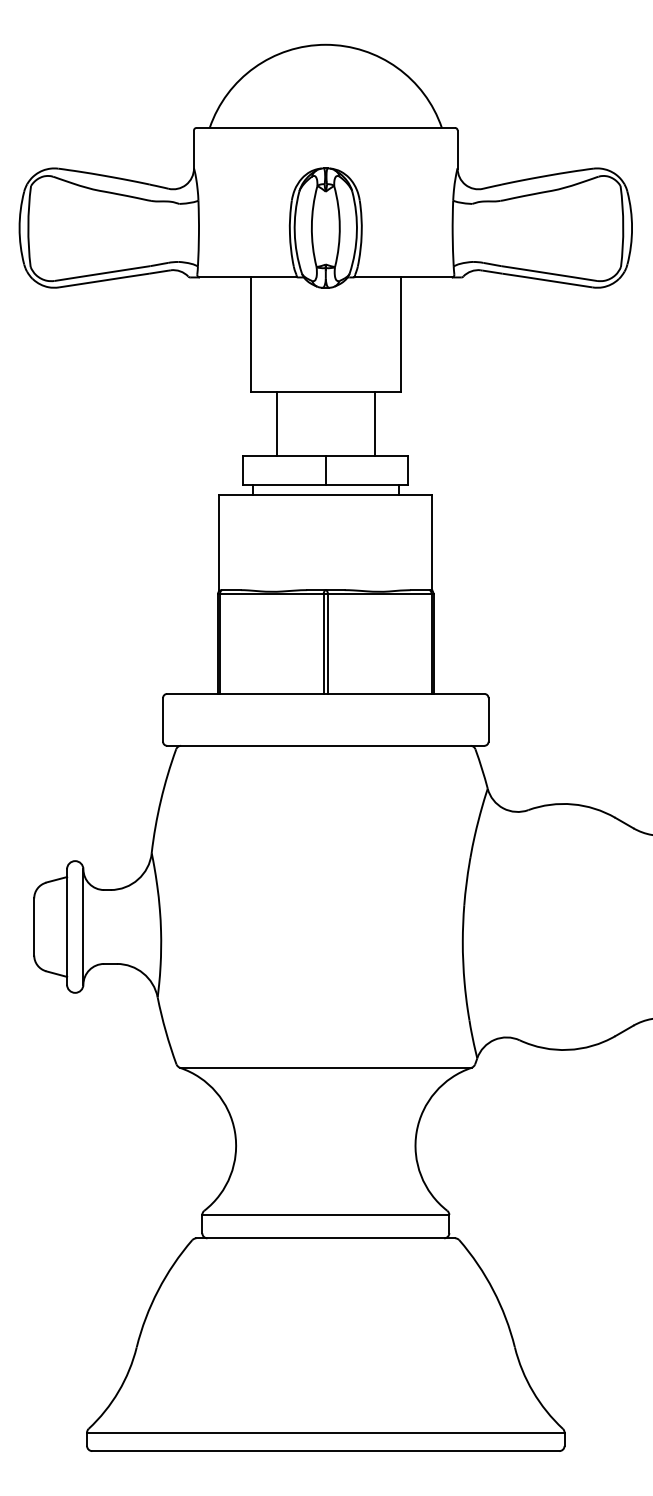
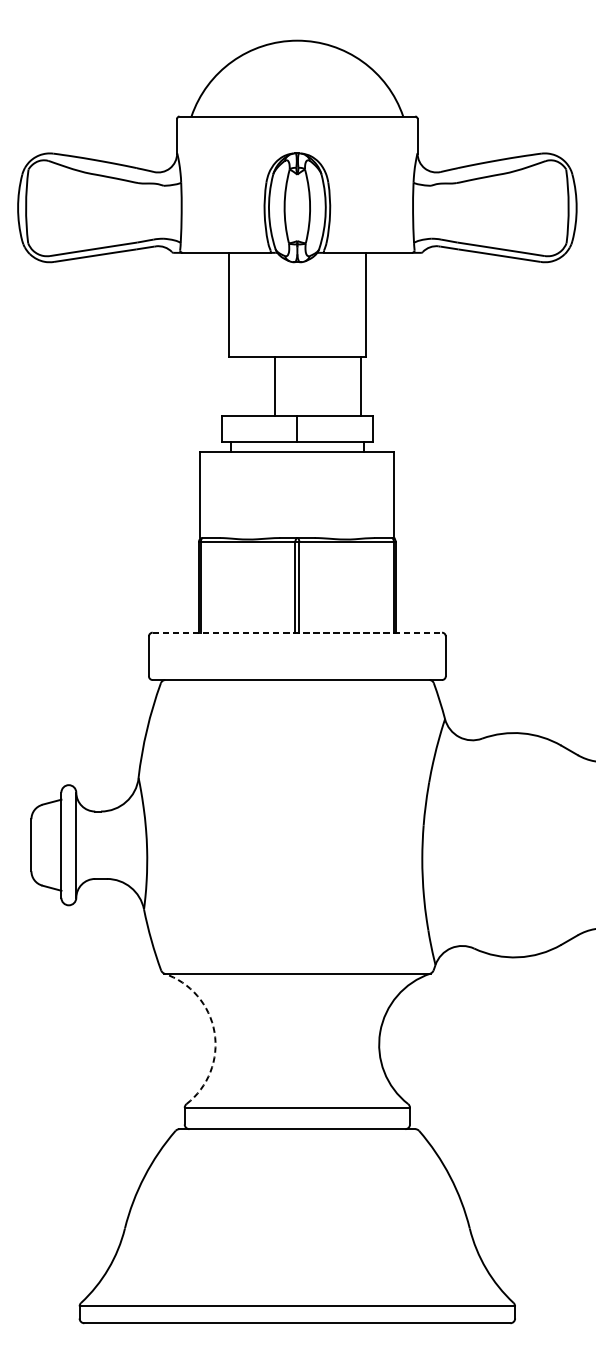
line: (276, 423) -> (275, 386), moved
line: (374, 423) -> (360, 386), moved
line: (325, 693) -> (297, 632), solid -> dashed
arc: (234, 1131) -> (214, 1031), solid -> dashed

